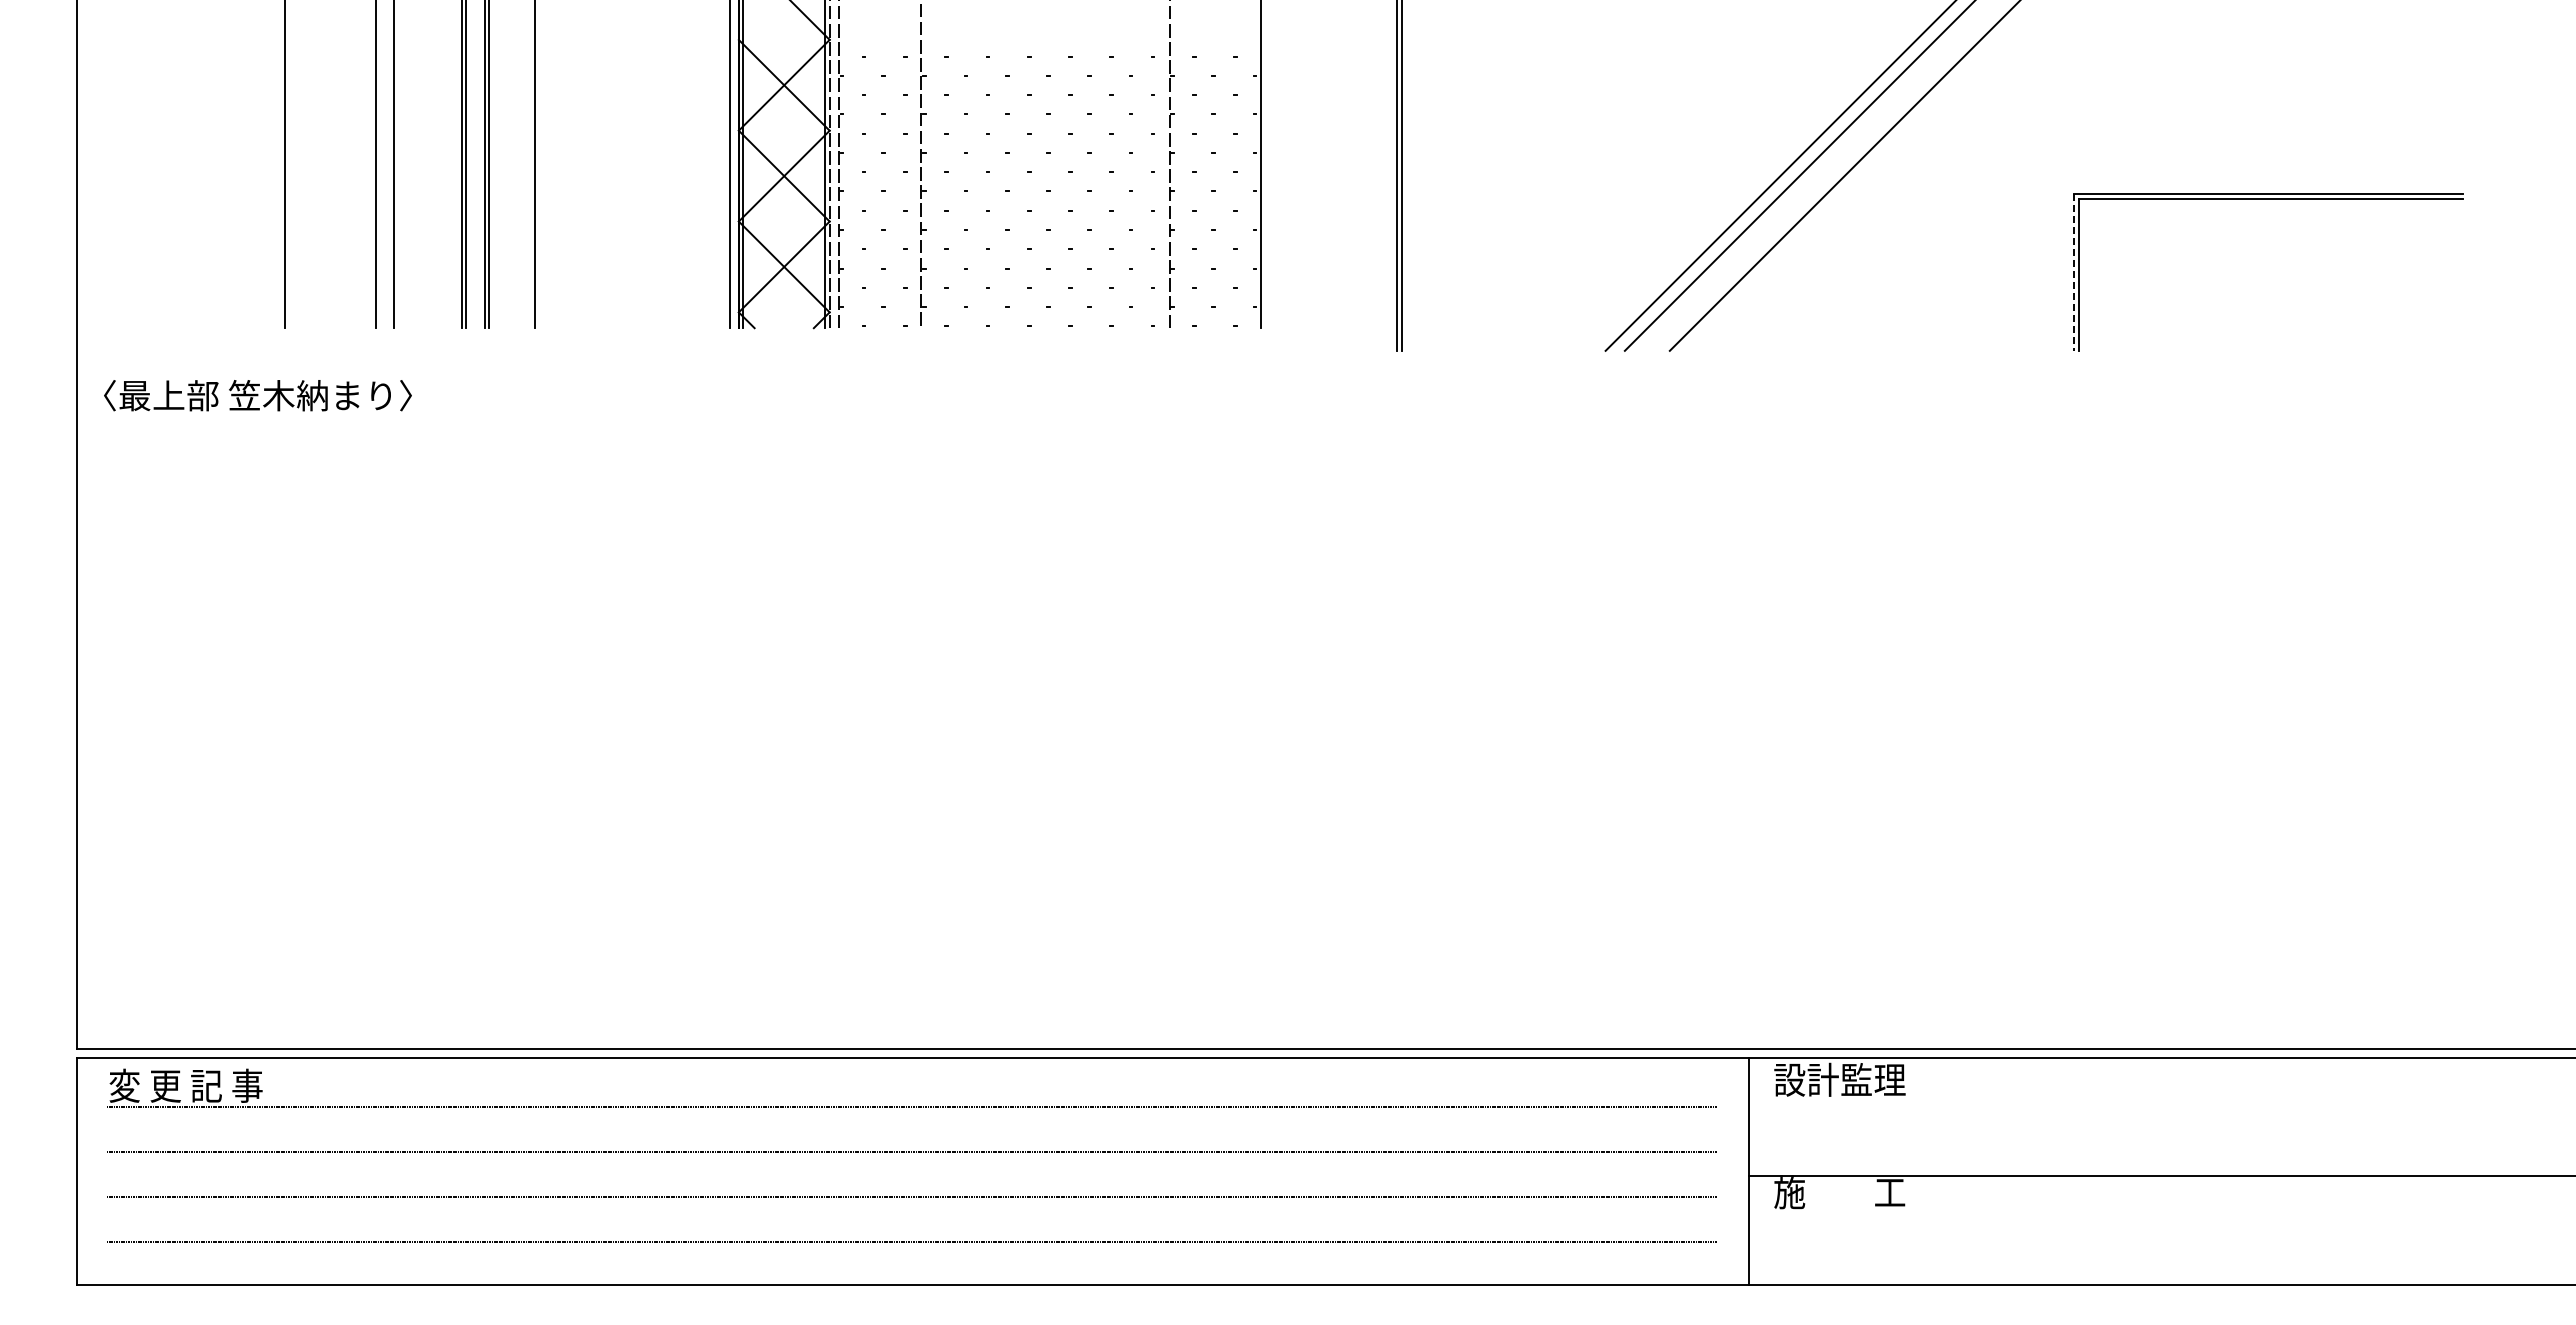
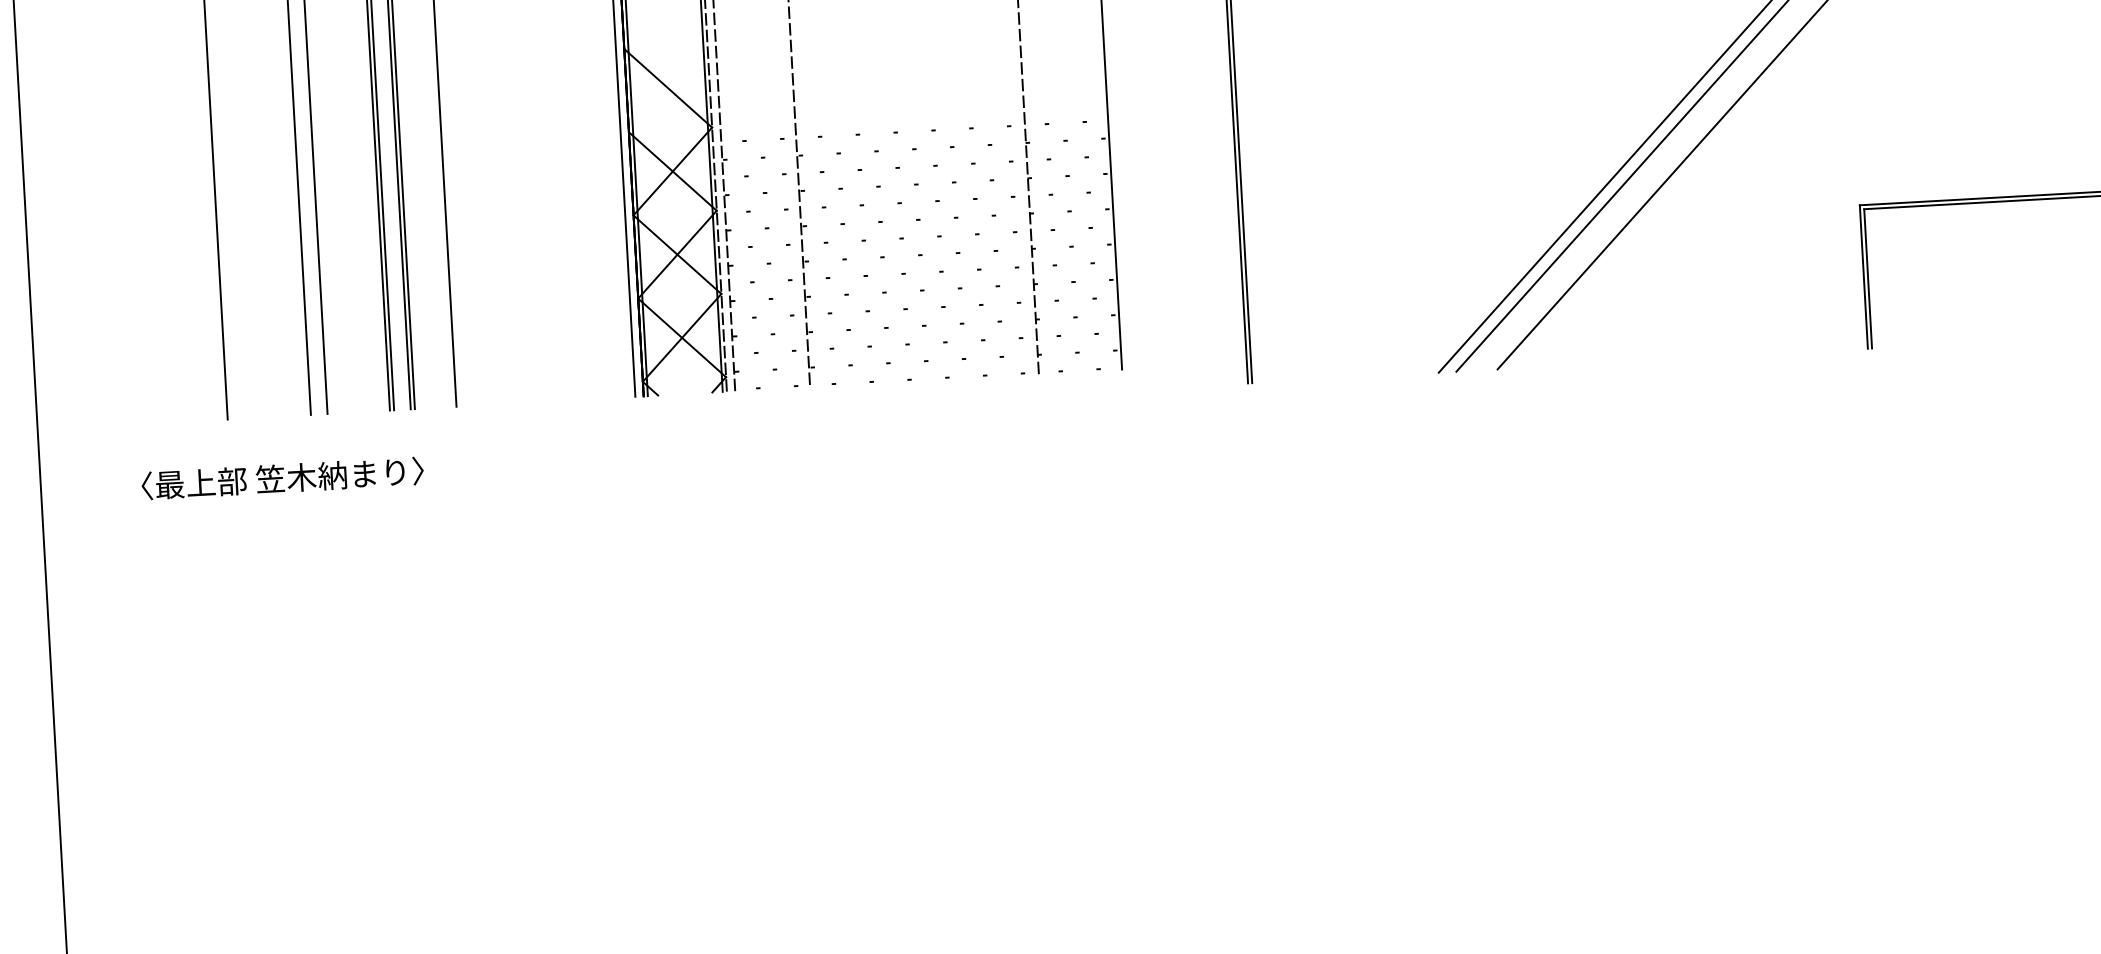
line: (2074, 273) -> (1864, 277), dashed -> solid
text: (257, 395) -> (282, 478), moved

